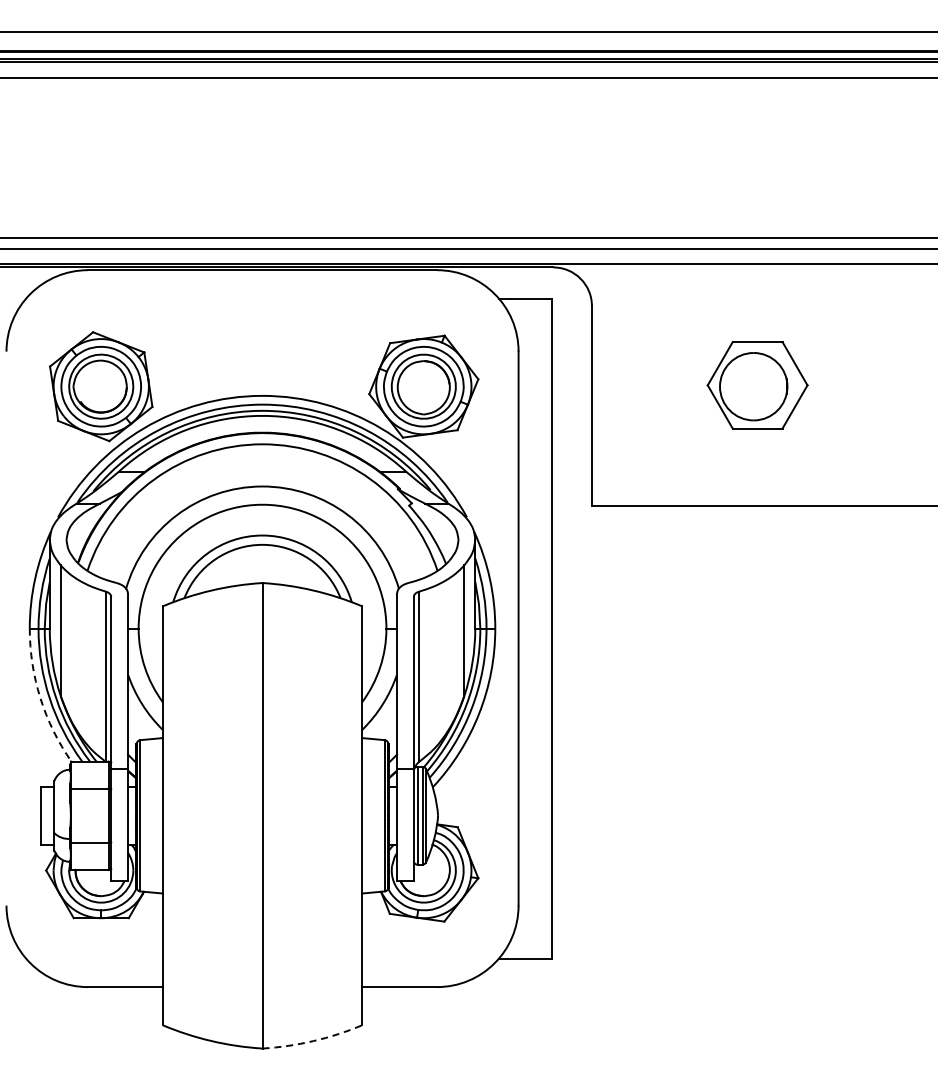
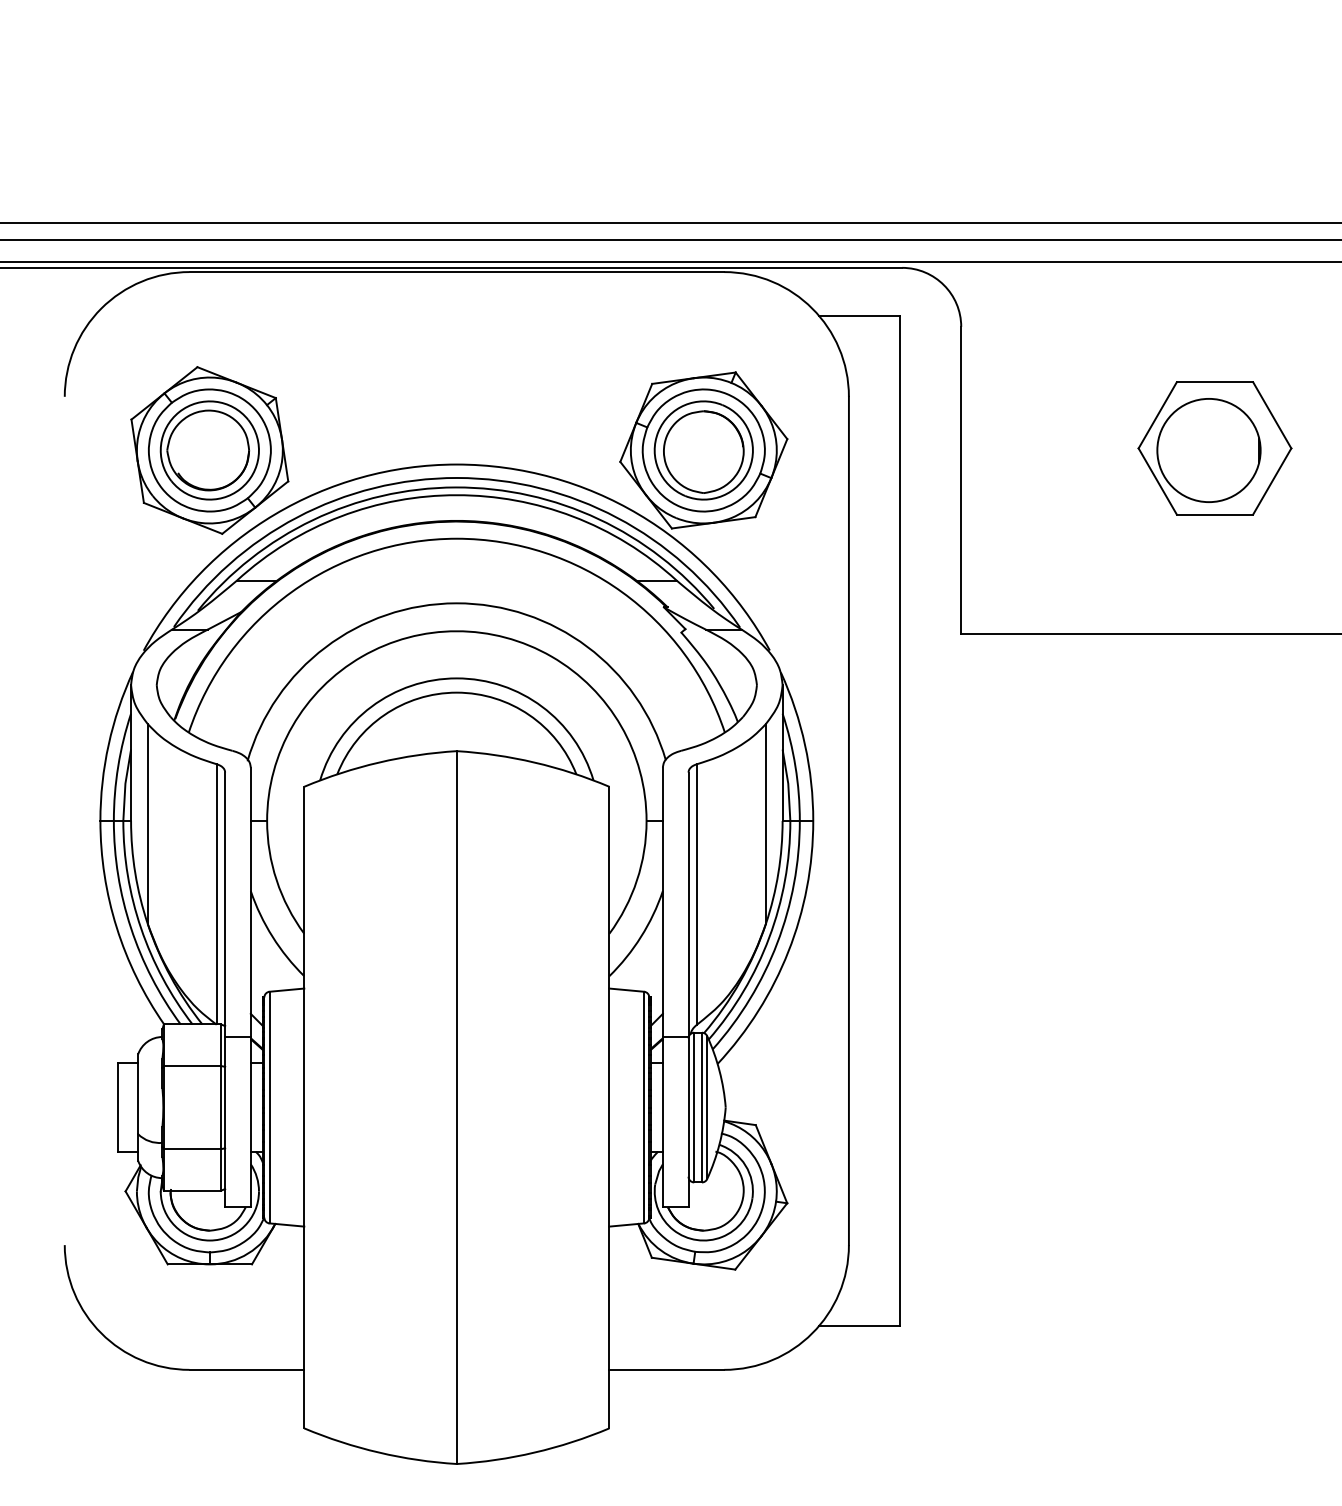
arc: (40, 698) -> (116, 927), dashed -> solid
arc: (313, 1041) -> (534, 1453), dashed -> solid

